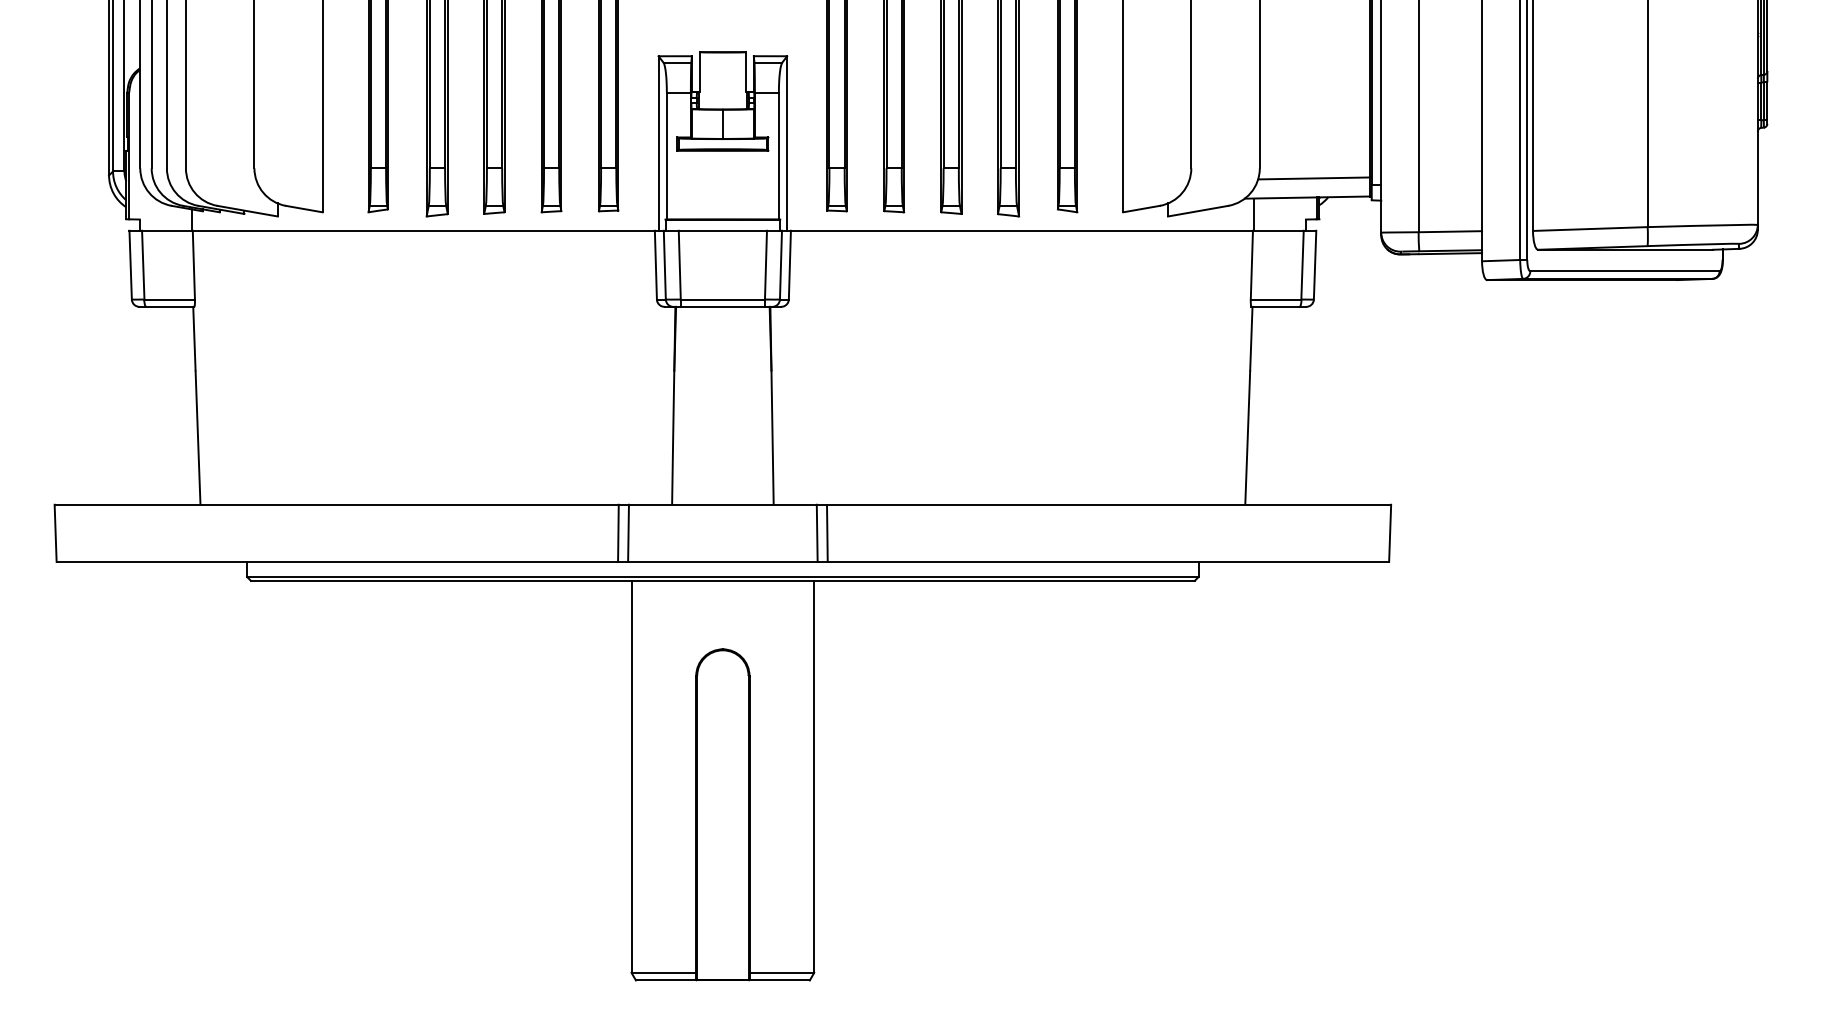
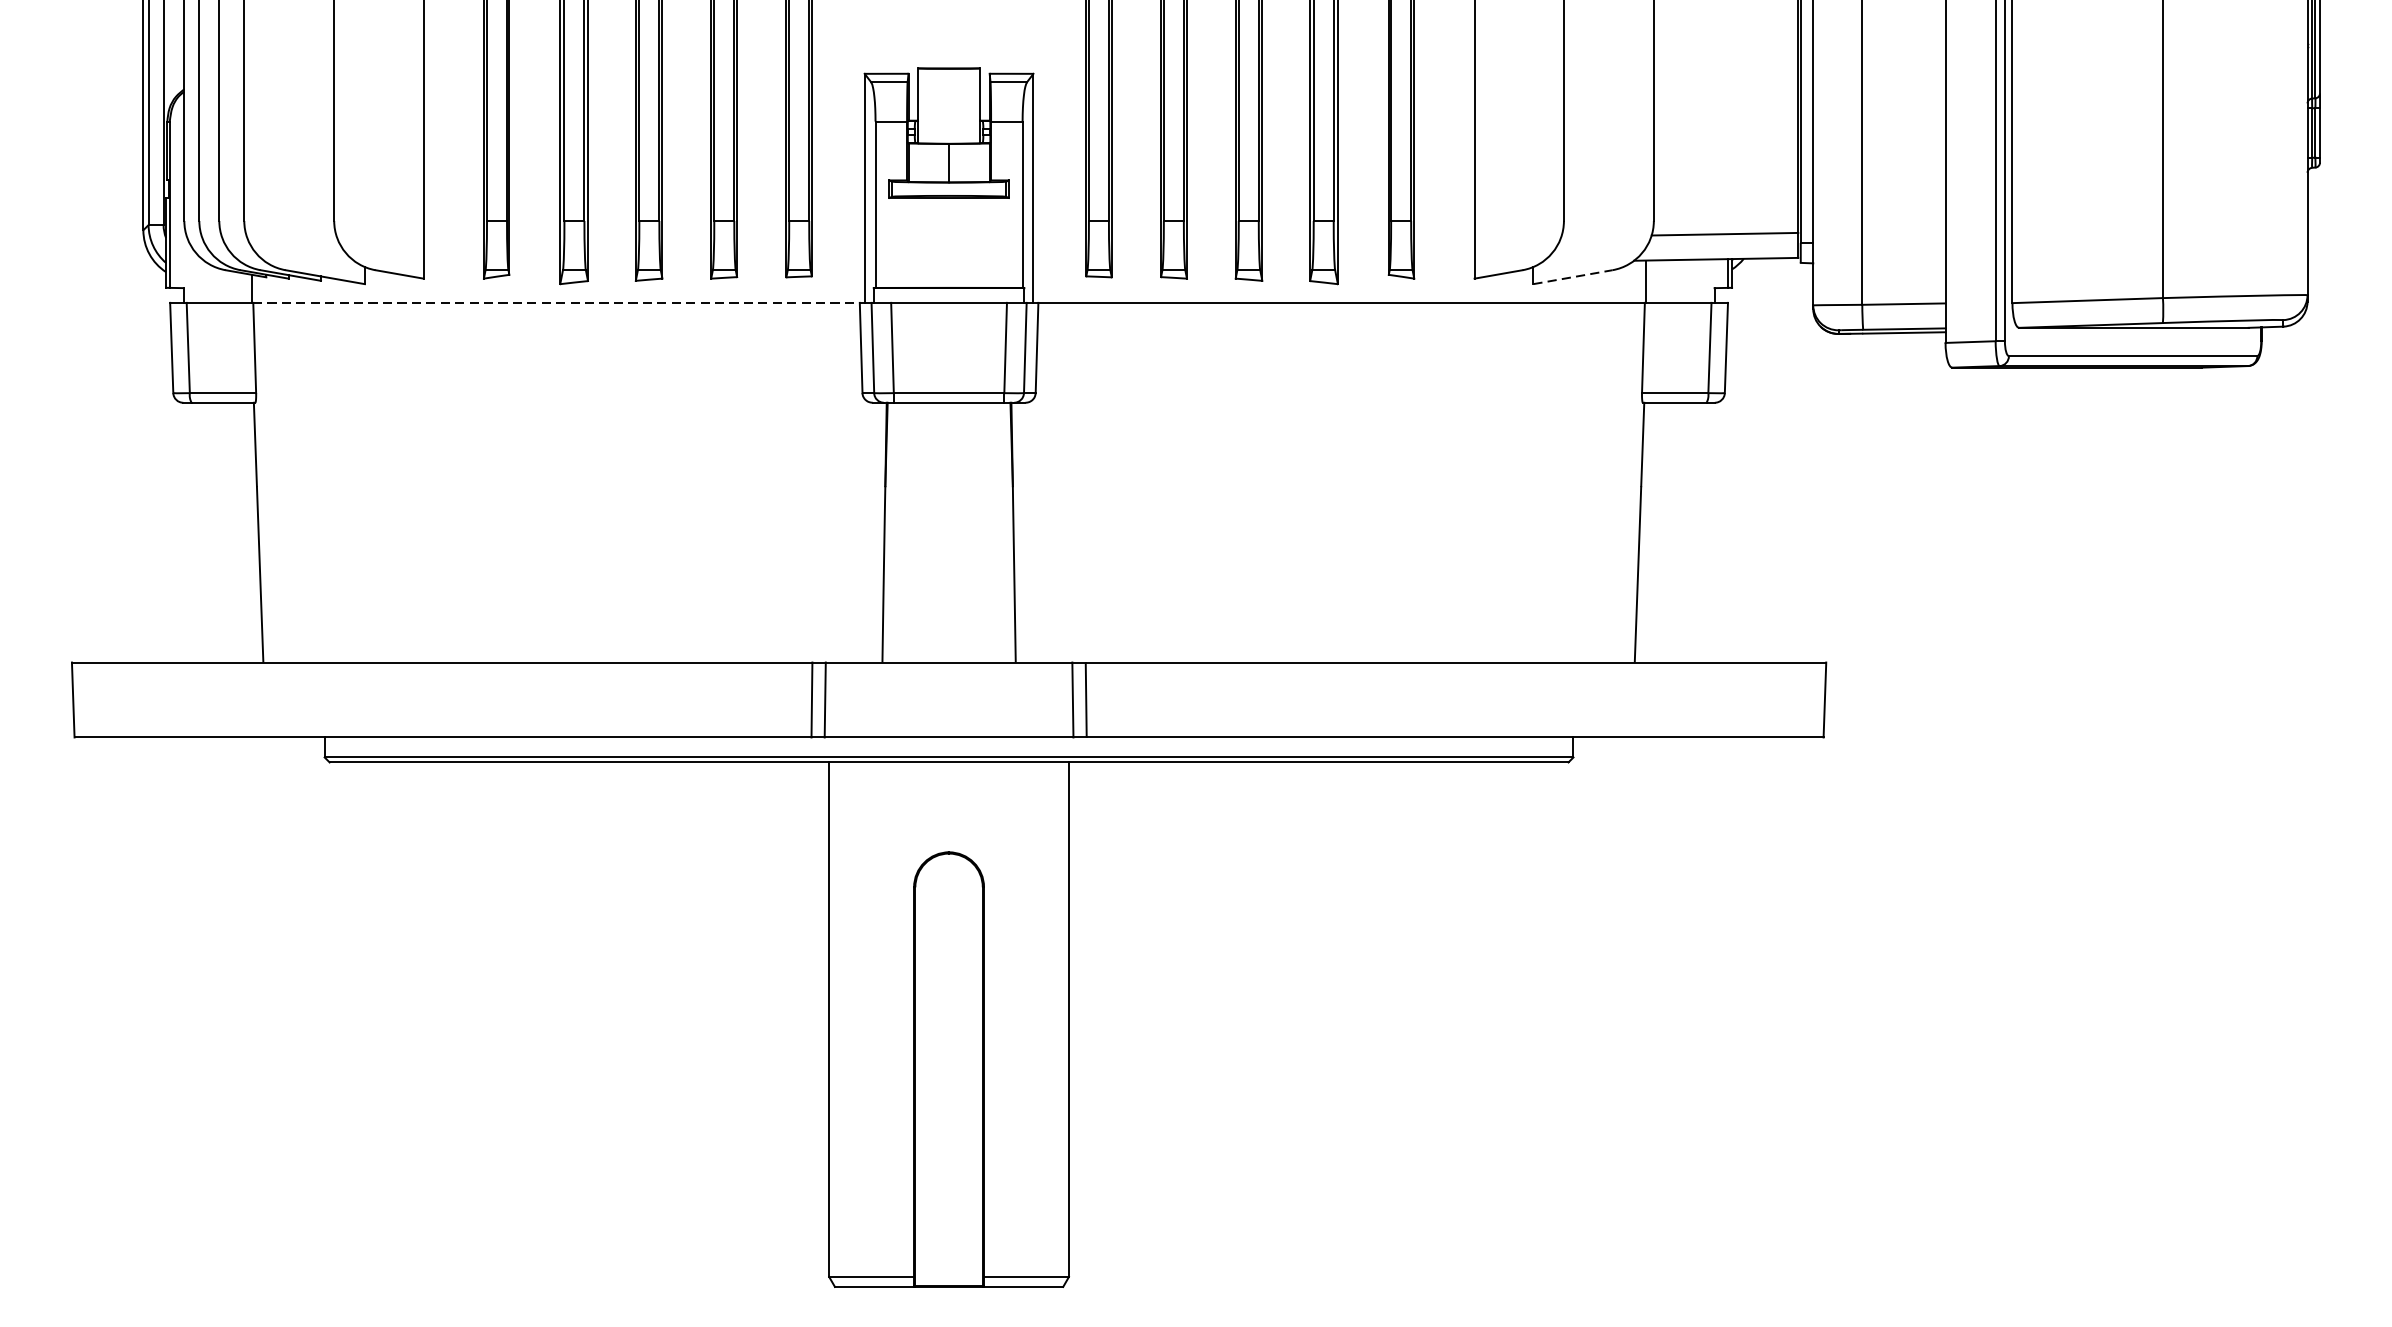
line: (1198, 211) -> (1573, 277), solid -> dashed
line: (424, 230) -> (557, 302), solid -> dashed

